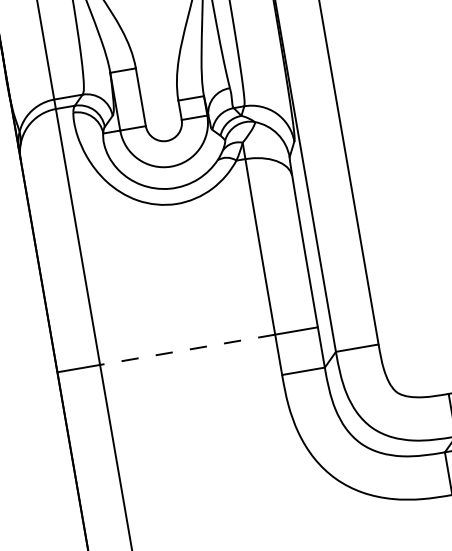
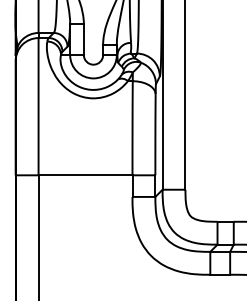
line: (187, 350) -> (85, 175), dashed -> solid

